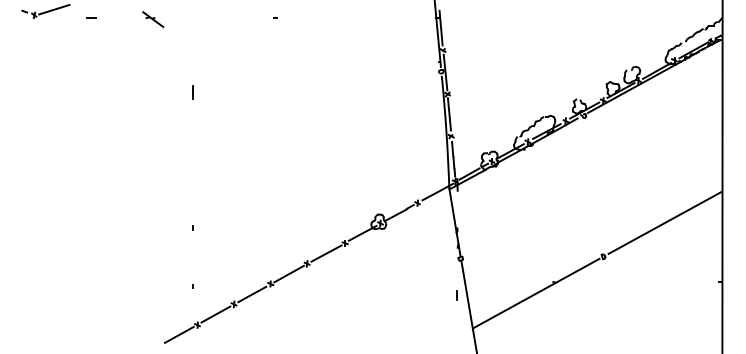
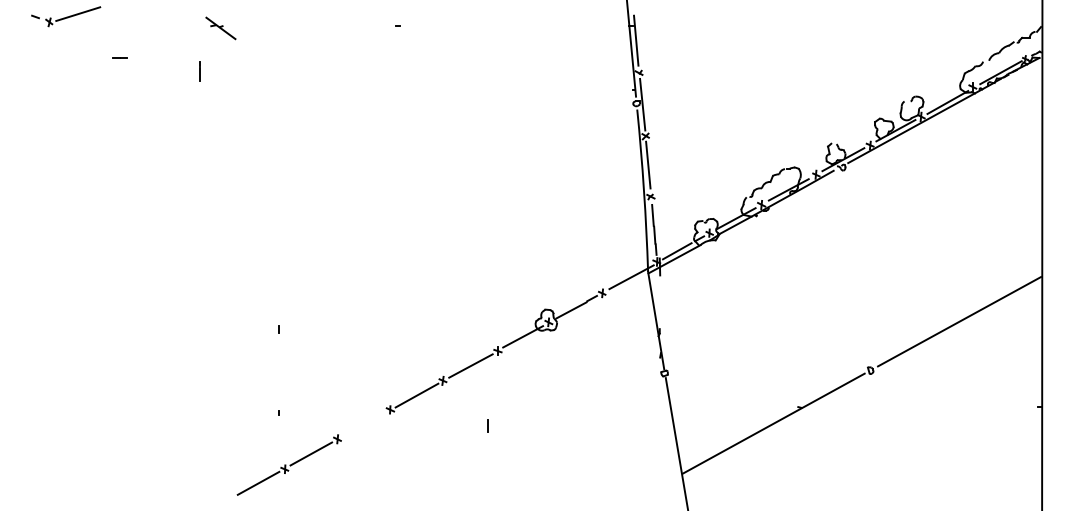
part: (91, 17) -> (120, 57), moved
line: (192, 92) -> (198, 71), moved
line: (252, 294) -> (364, 425), removed
line: (456, 295) -> (486, 426), moved

